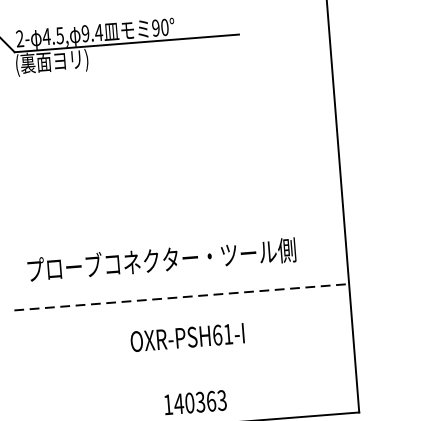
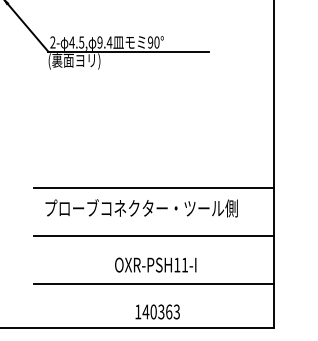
line: (175, 229) -> (153, 187), added
line: (182, 297) -> (154, 236), dashed -> solid
text: (217, 334) -> (177, 264), OXR-PSH61-I -> OXR-PSH11-I
line: (186, 364) -> (153, 284), added

